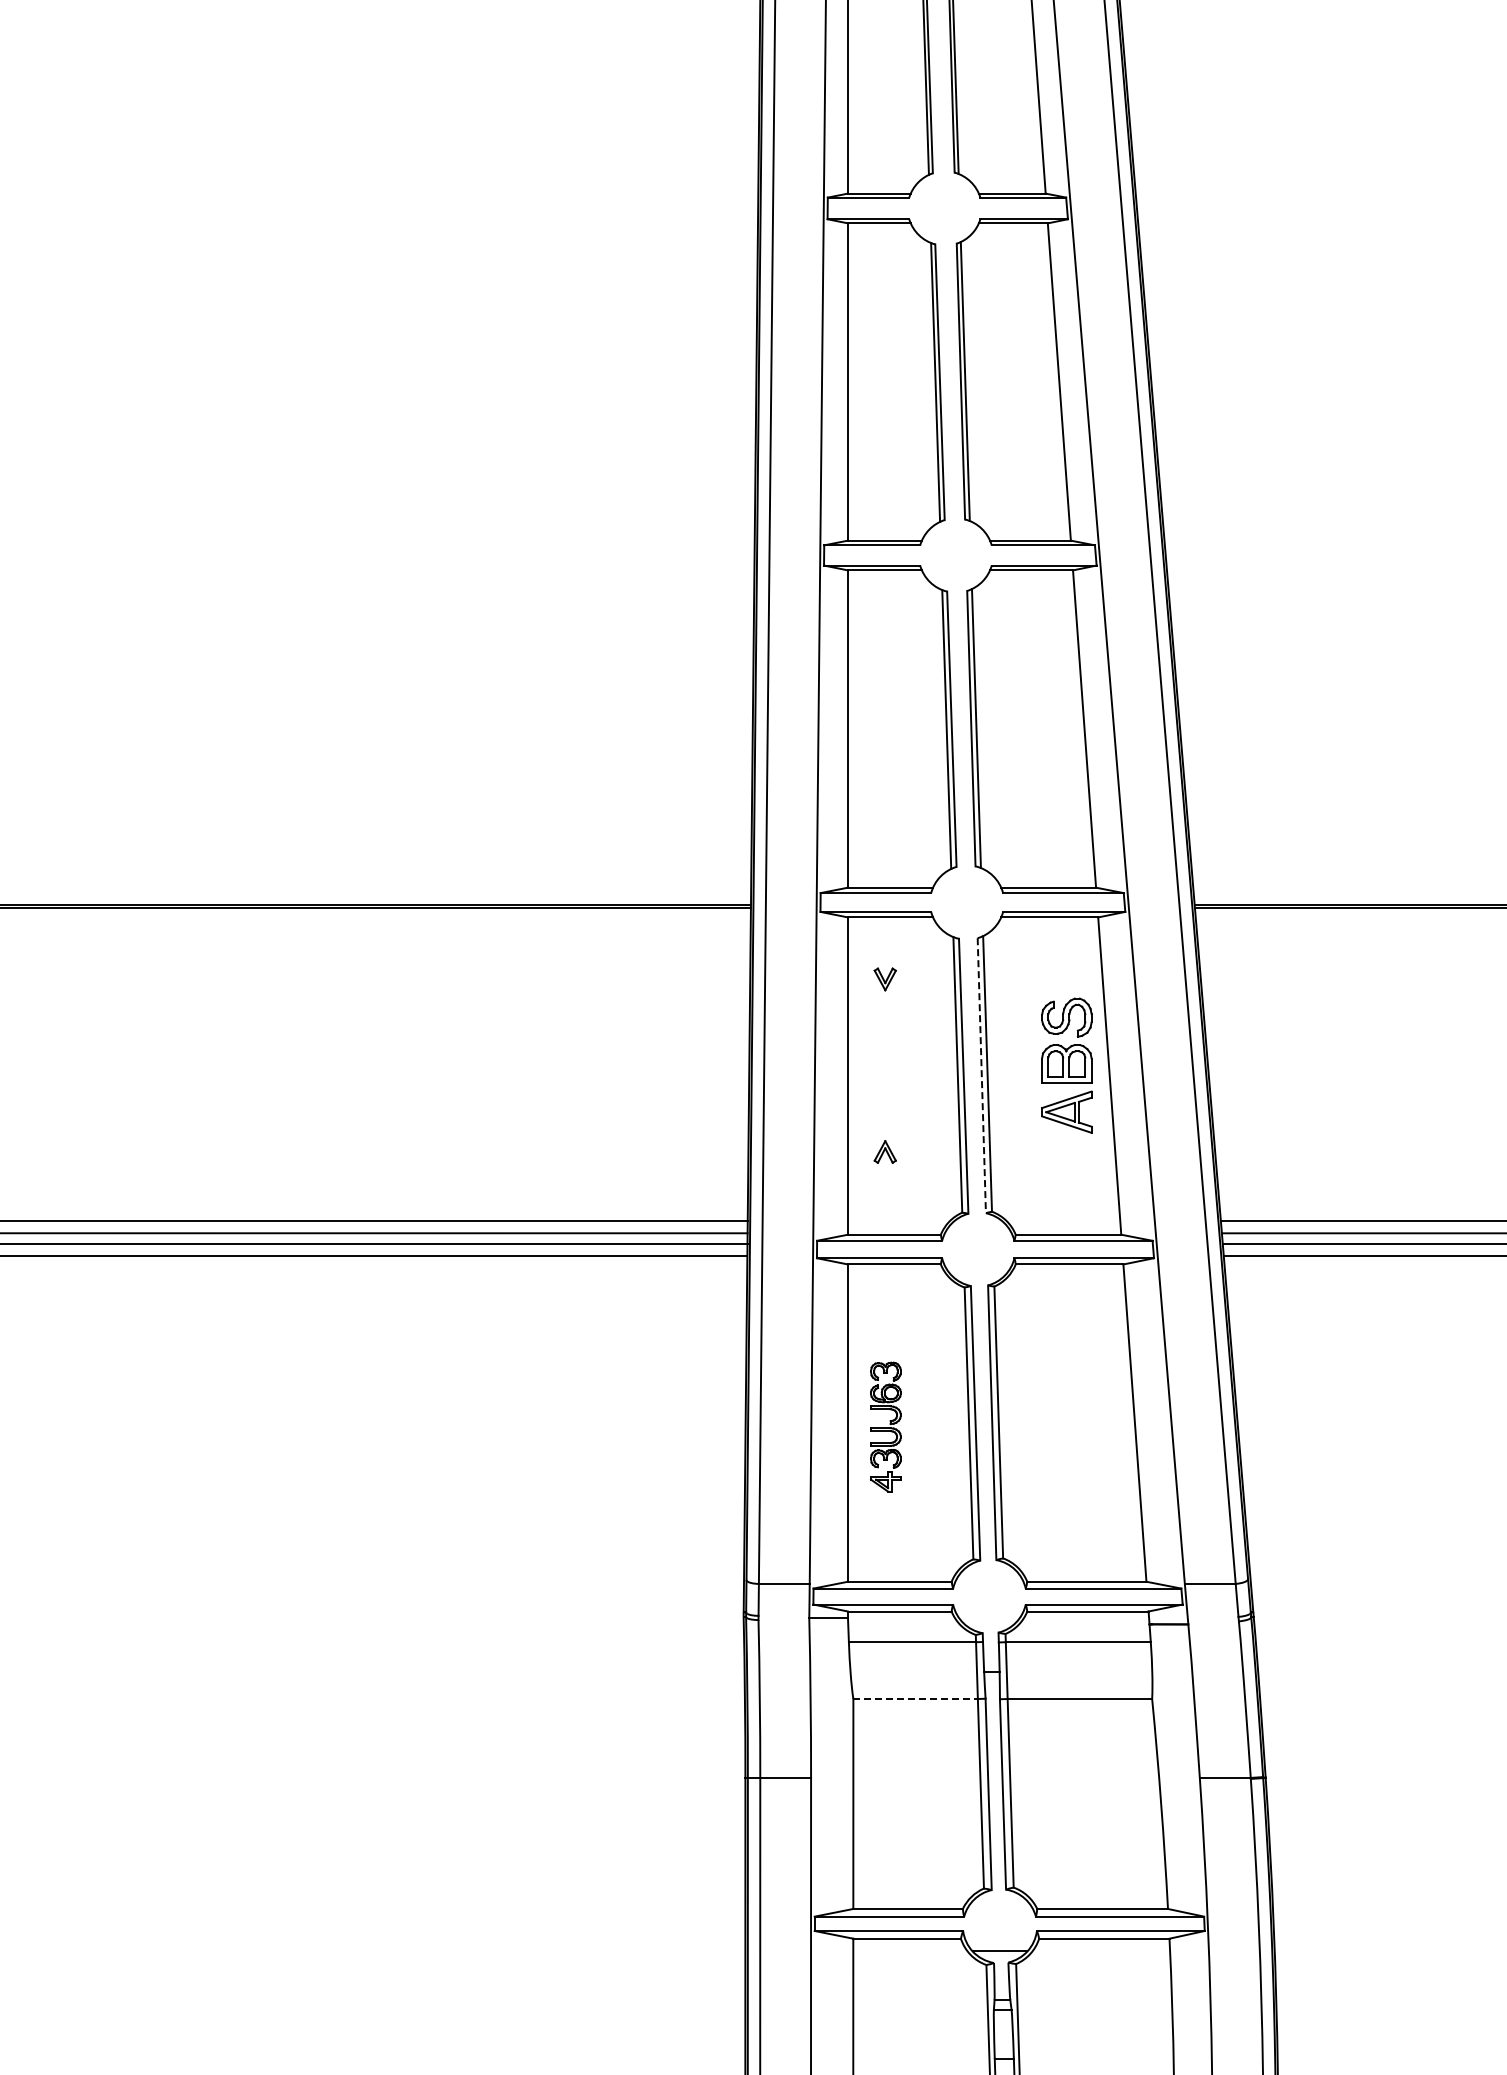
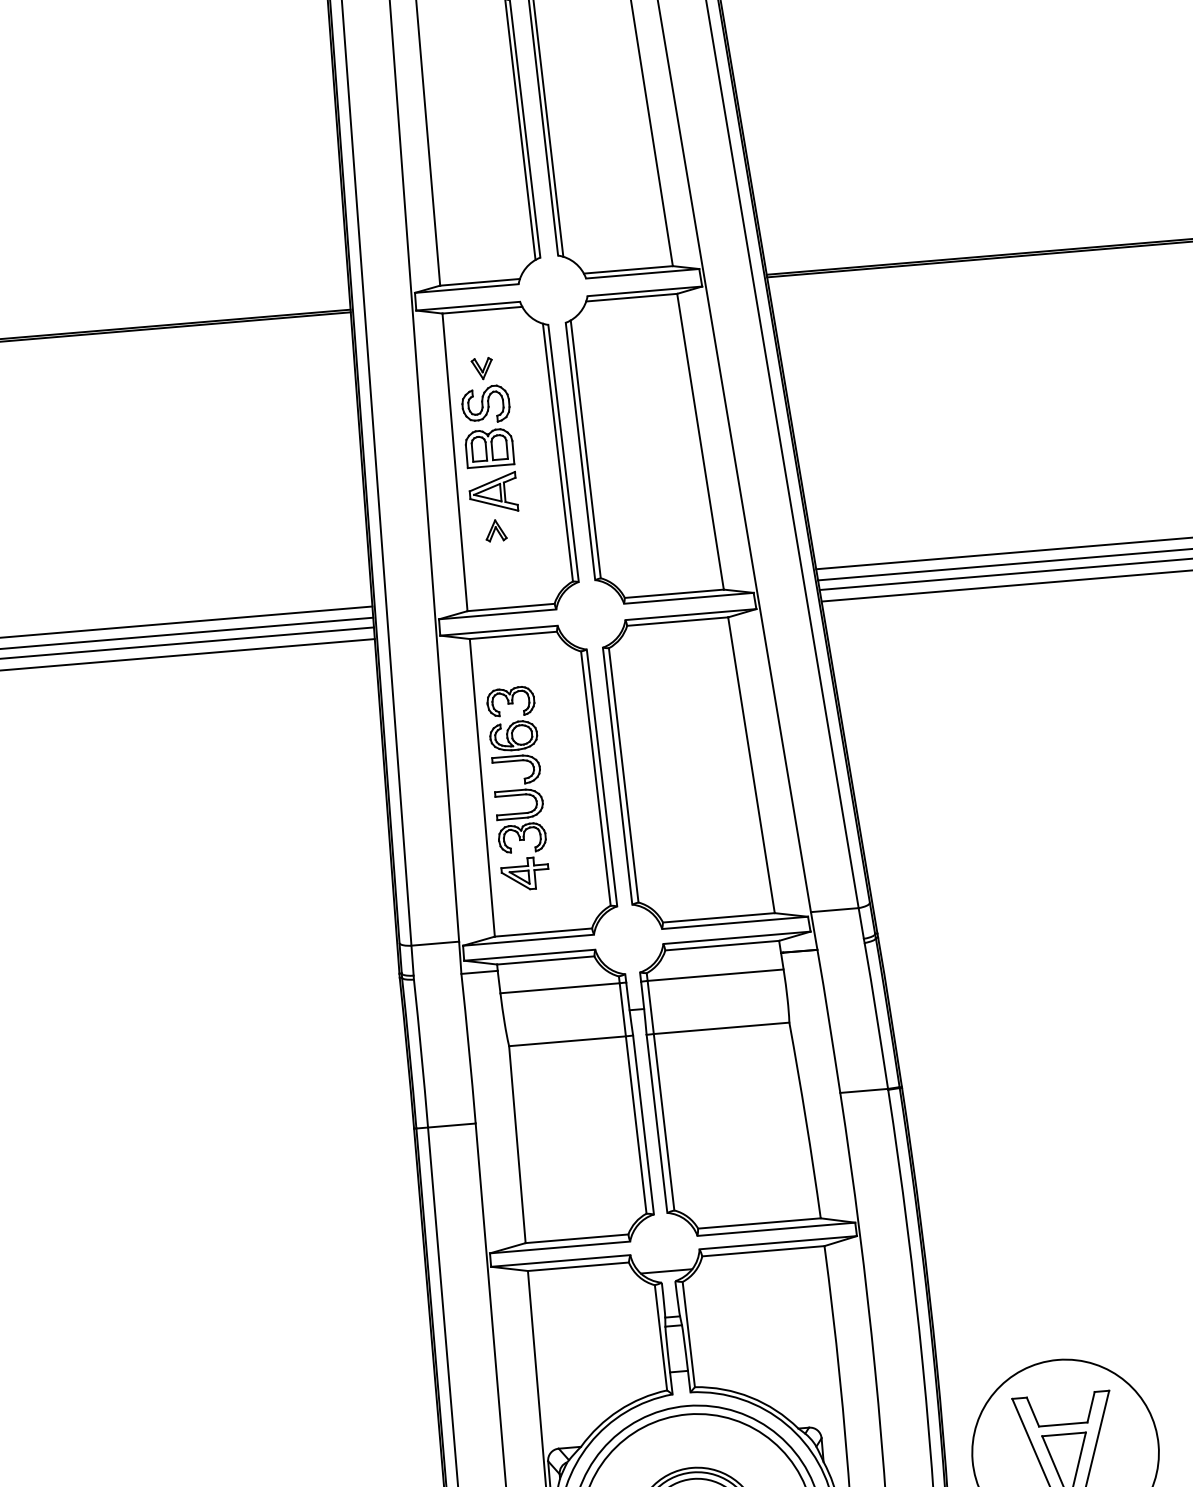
part: (1066, 1065) -> (489, 449), moved
line: (981, 1075) -> (580, 451), dashed -> solid
part: (885, 1426) -> (517, 788), size x1.67
line: (916, 1699) -> (568, 1041), dashed -> solid

